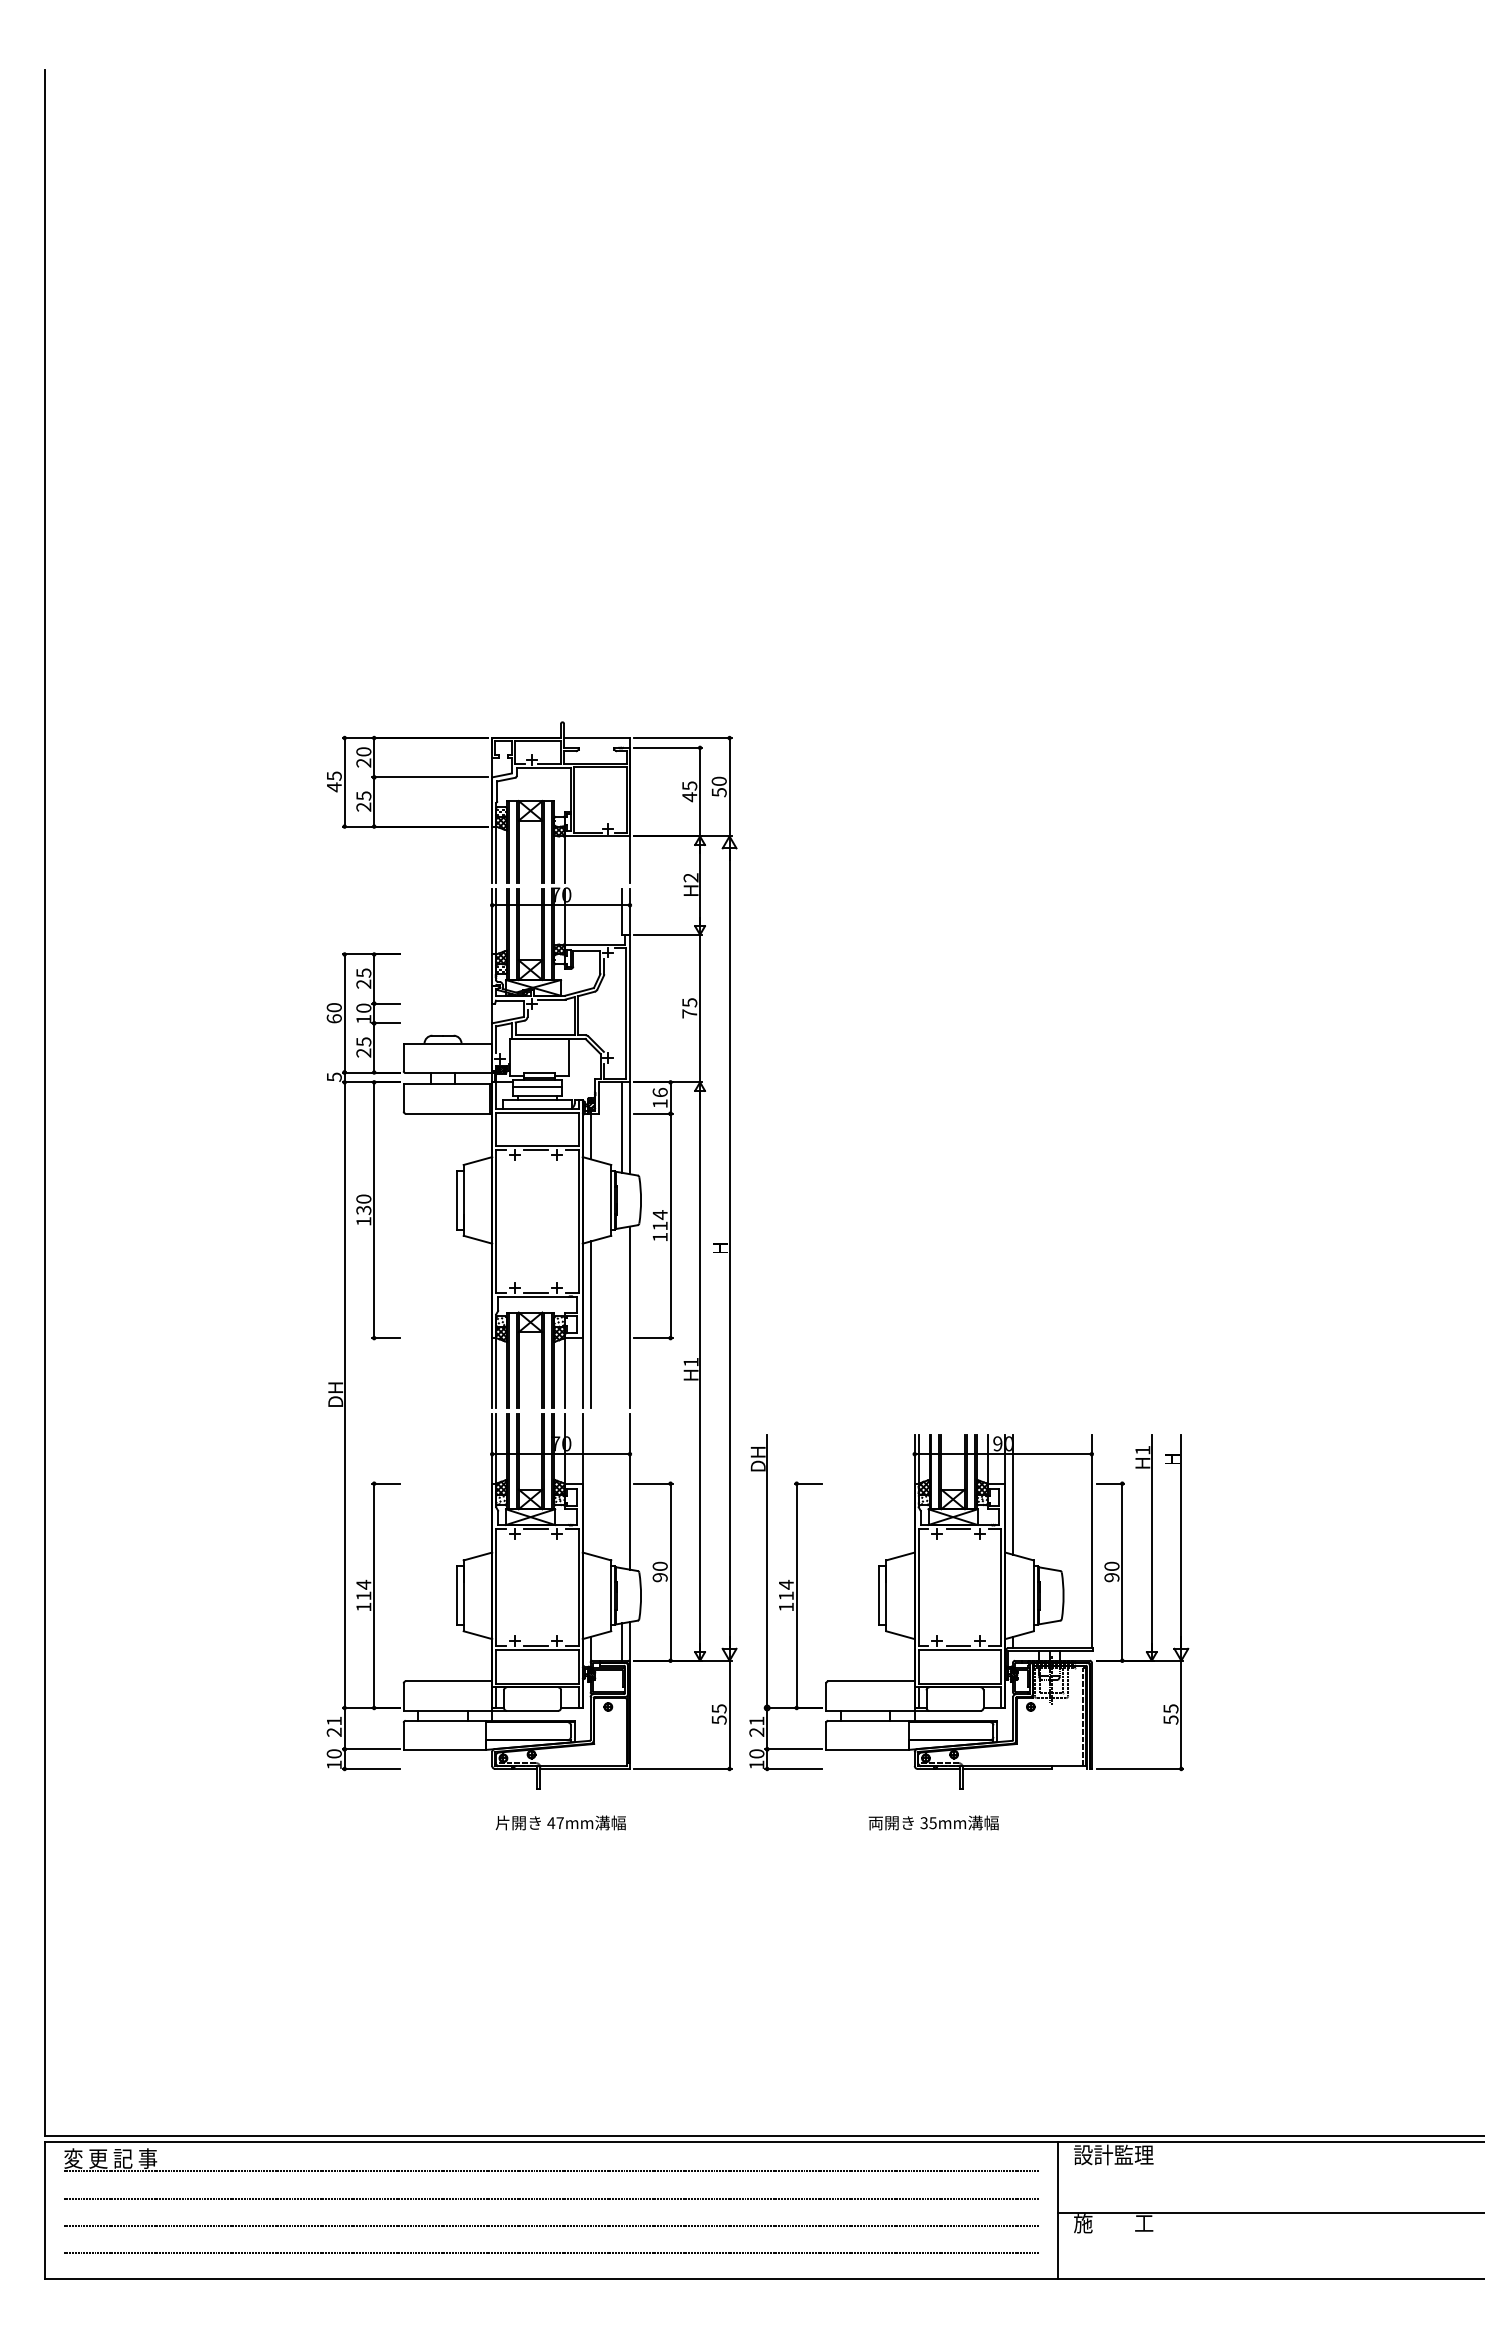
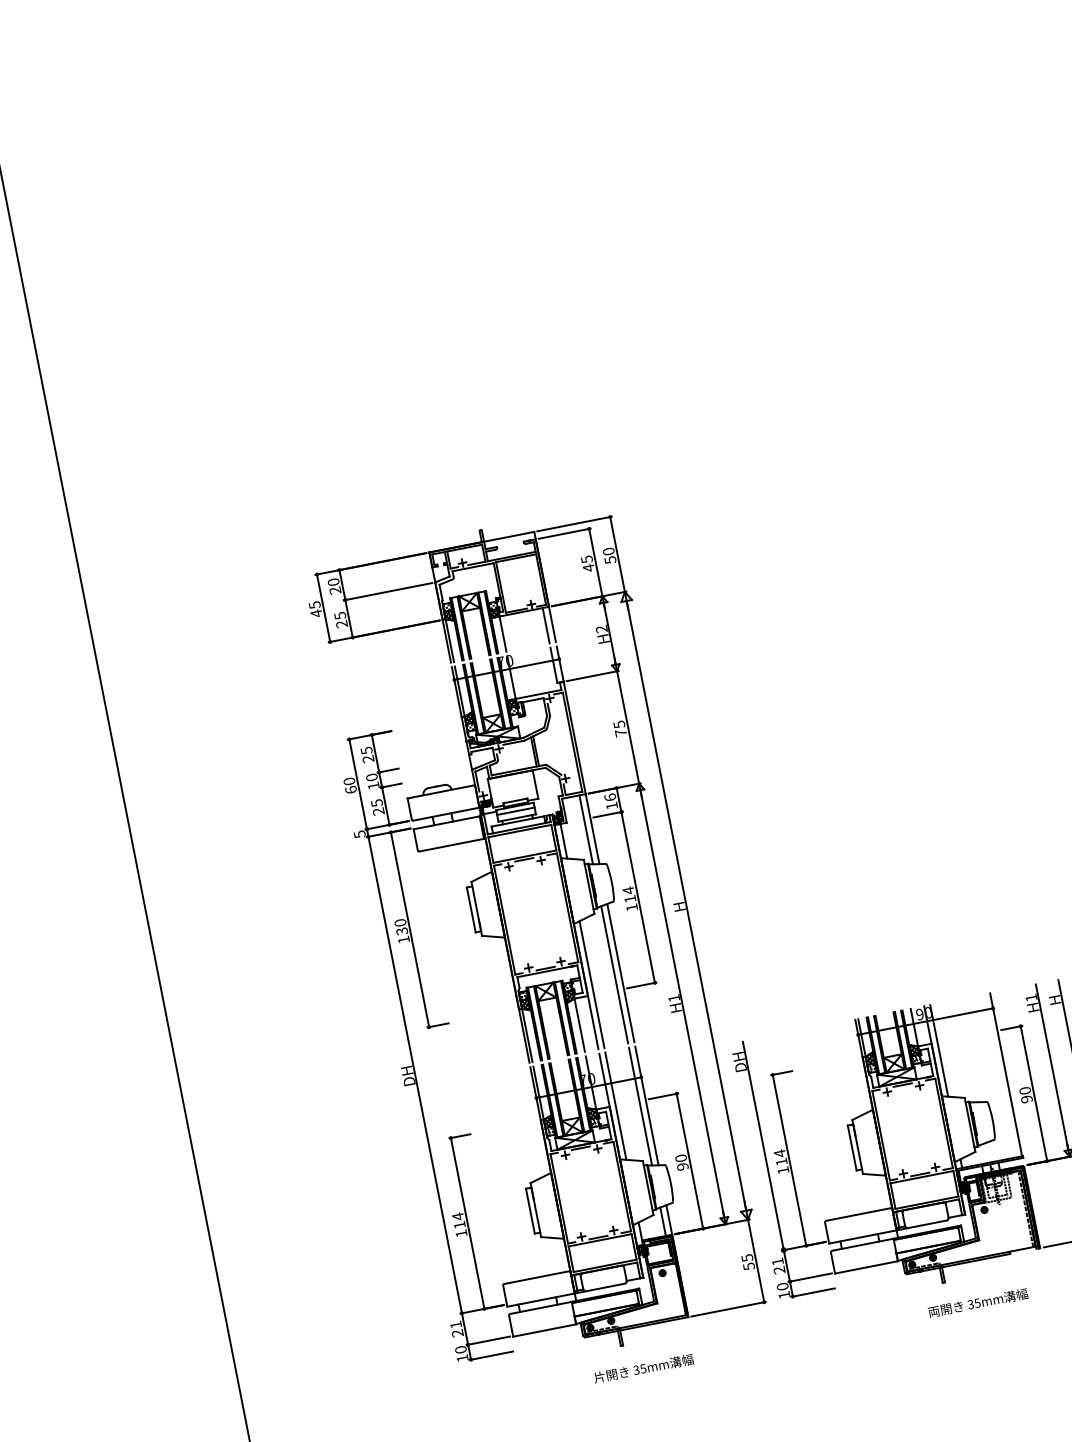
line: (621, 859) -> (546, 625), added
line: (621, 1317) -> (614, 974), added
line: (590, 1483) -> (615, 1105), added
line: (621, 1490) -> (640, 1106), added
text: (933, 1822) -> (977, 1302), moved
text: (555, 1823) -> (639, 1369), 47mm -> 35mm

